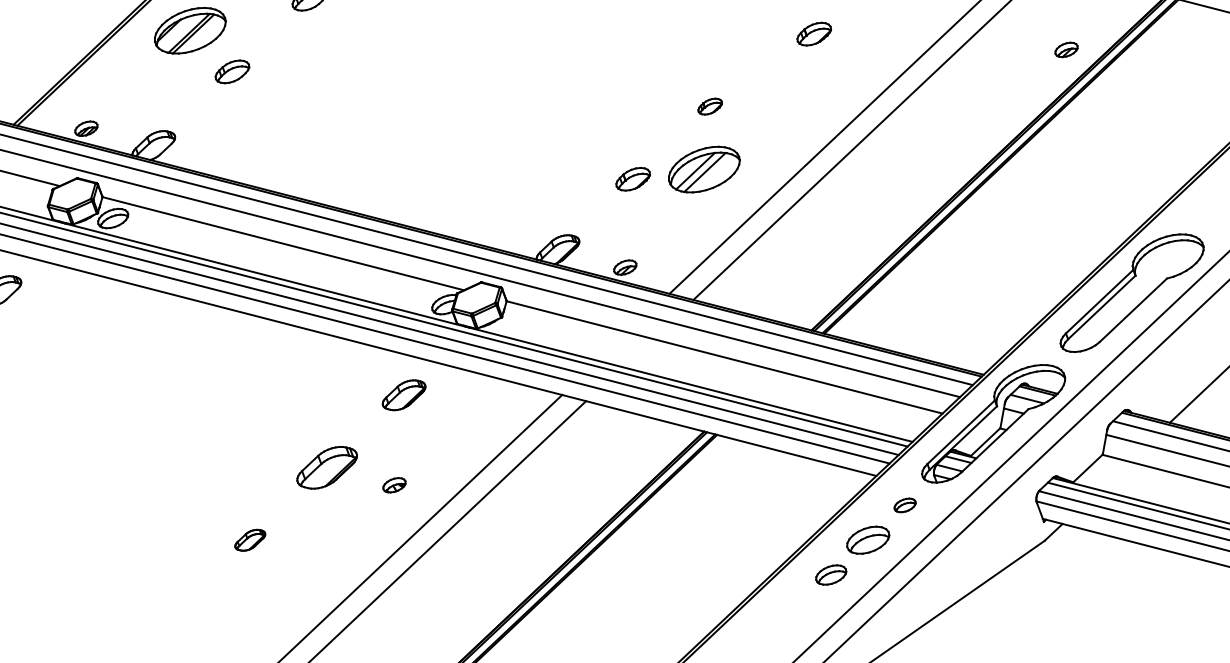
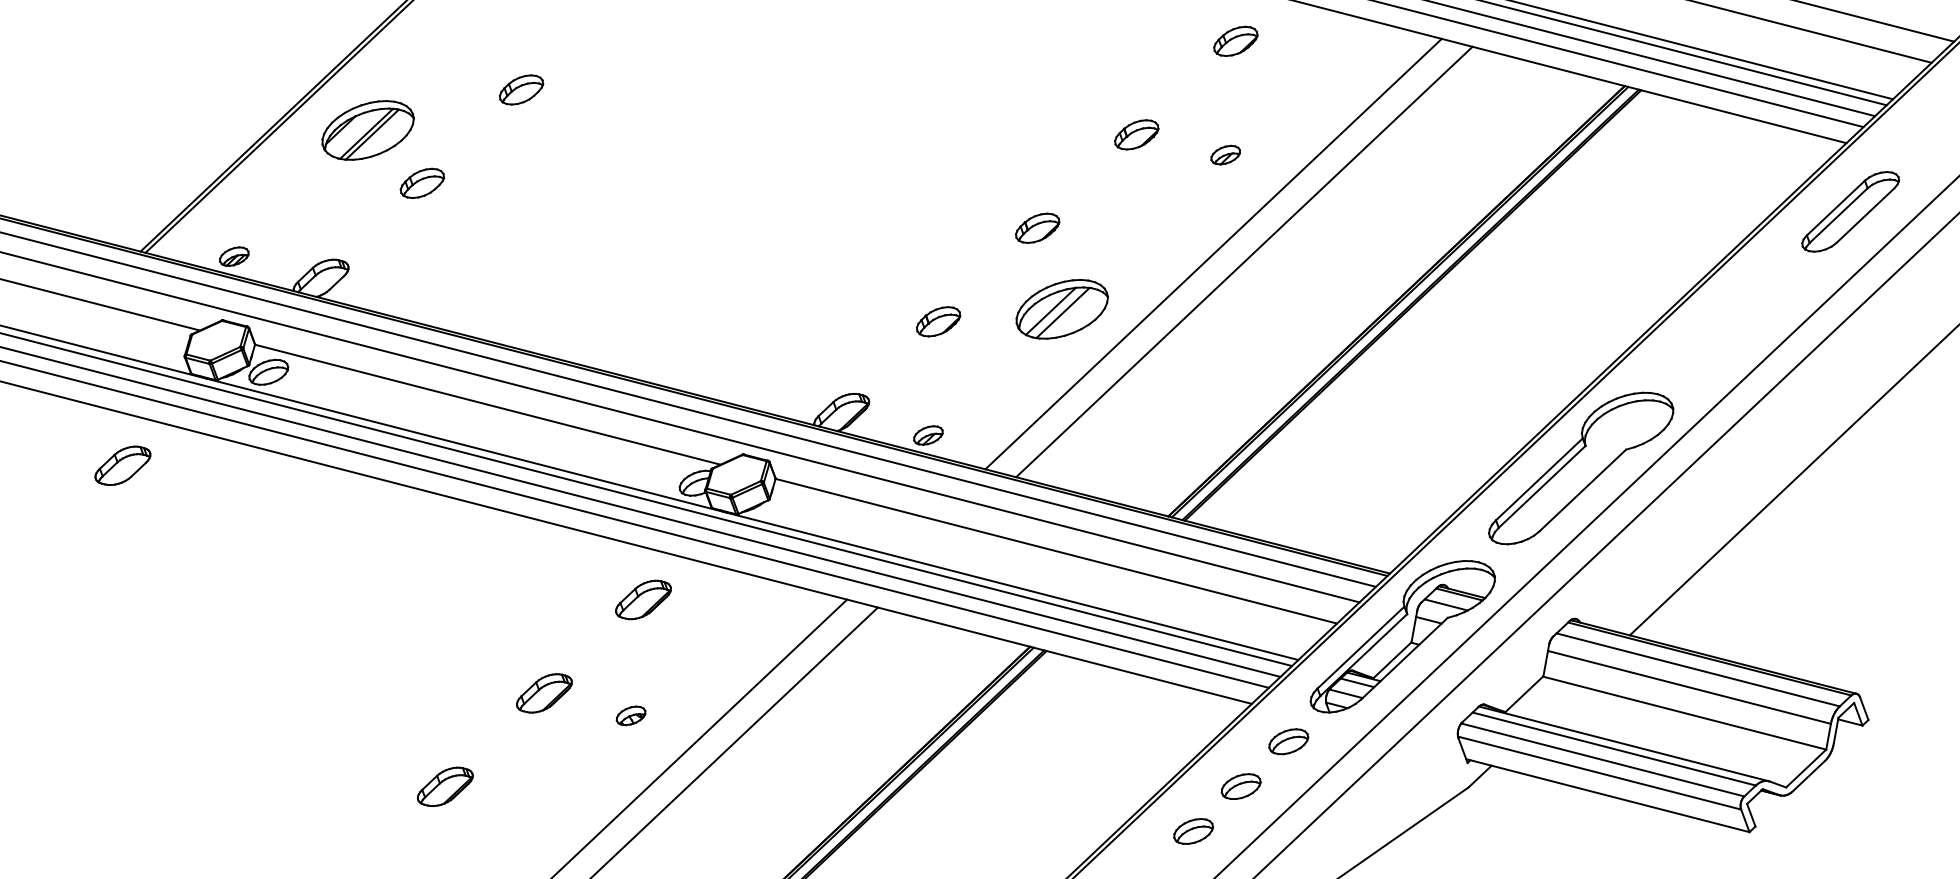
part: (814, 33) -> (1136, 134), moved
part: (1066, 49) -> (1225, 154), moved
part: (710, 106) -> (1037, 227), size x1.43
part: (703, 169) -> (1061, 309), moved
part: (327, 467) -> (544, 693), size x0.71
part: (904, 505) -> (1288, 741), size x1.43
part: (250, 540) -> (445, 786), size x1.43
part: (867, 540) -> (1240, 786), size x0.71

